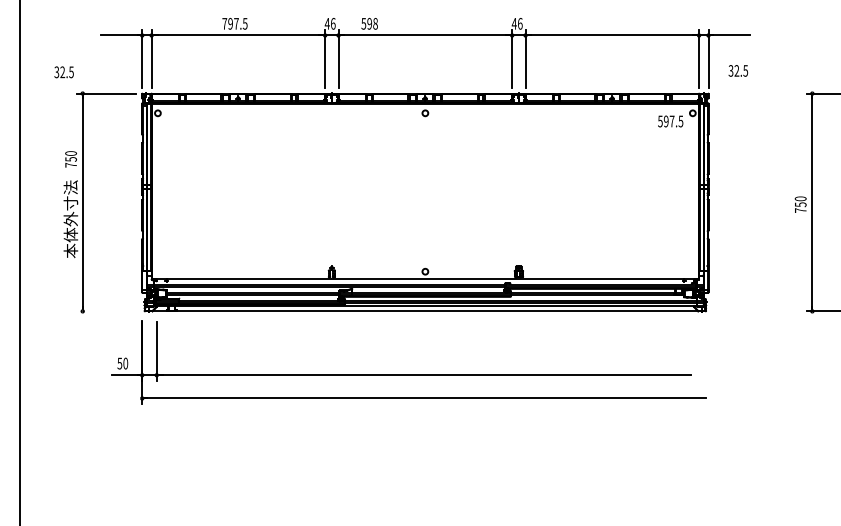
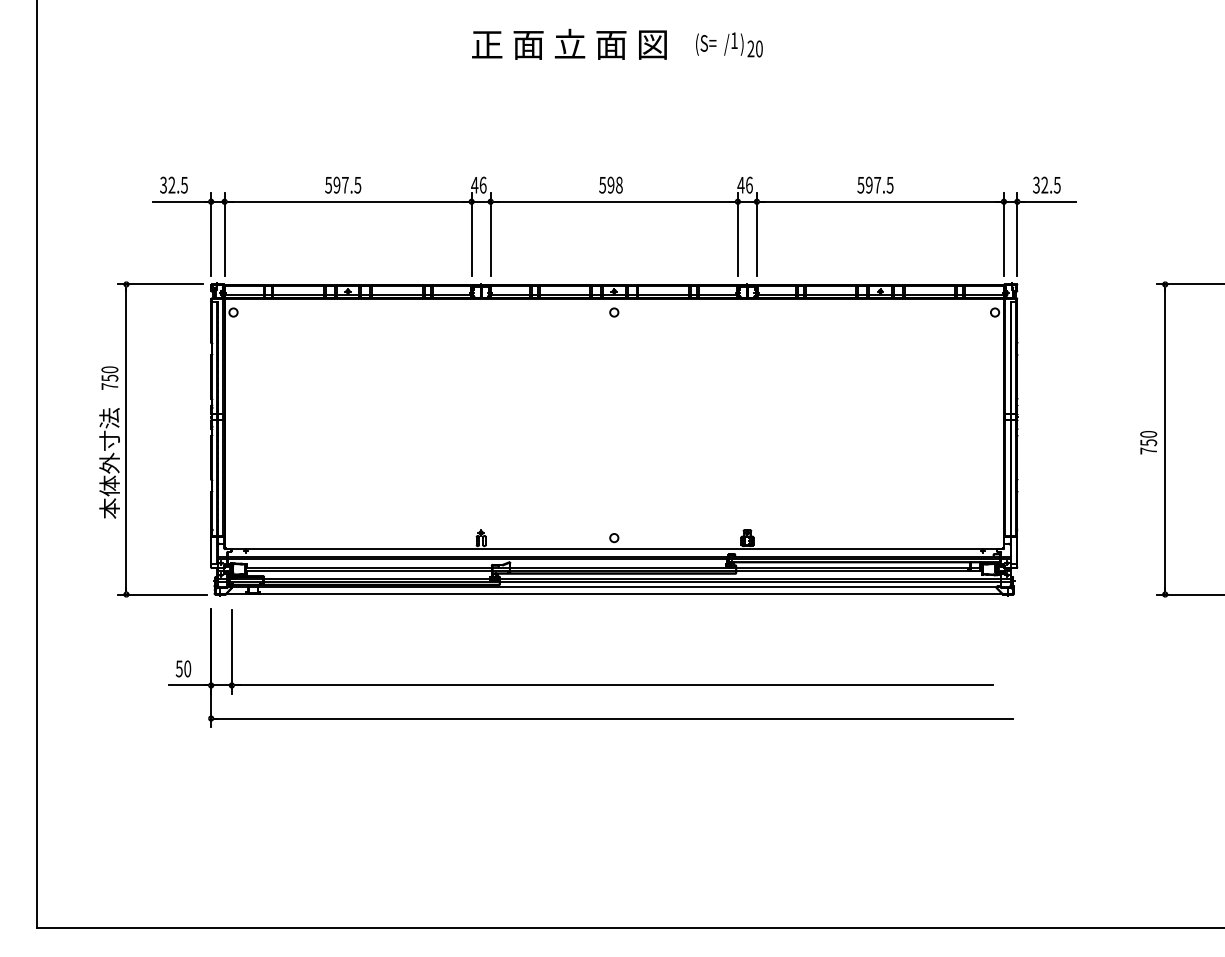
text: (369, 23) -> (610, 184), moved
text: (224, 24) -> (328, 185), 797.5 -> 597.5
text: (738, 70) -> (1046, 184), moved
text: (63, 71) -> (173, 184), moved
text: (670, 121) -> (875, 184), moved
line: (108, 311) -> (162, 594), added

